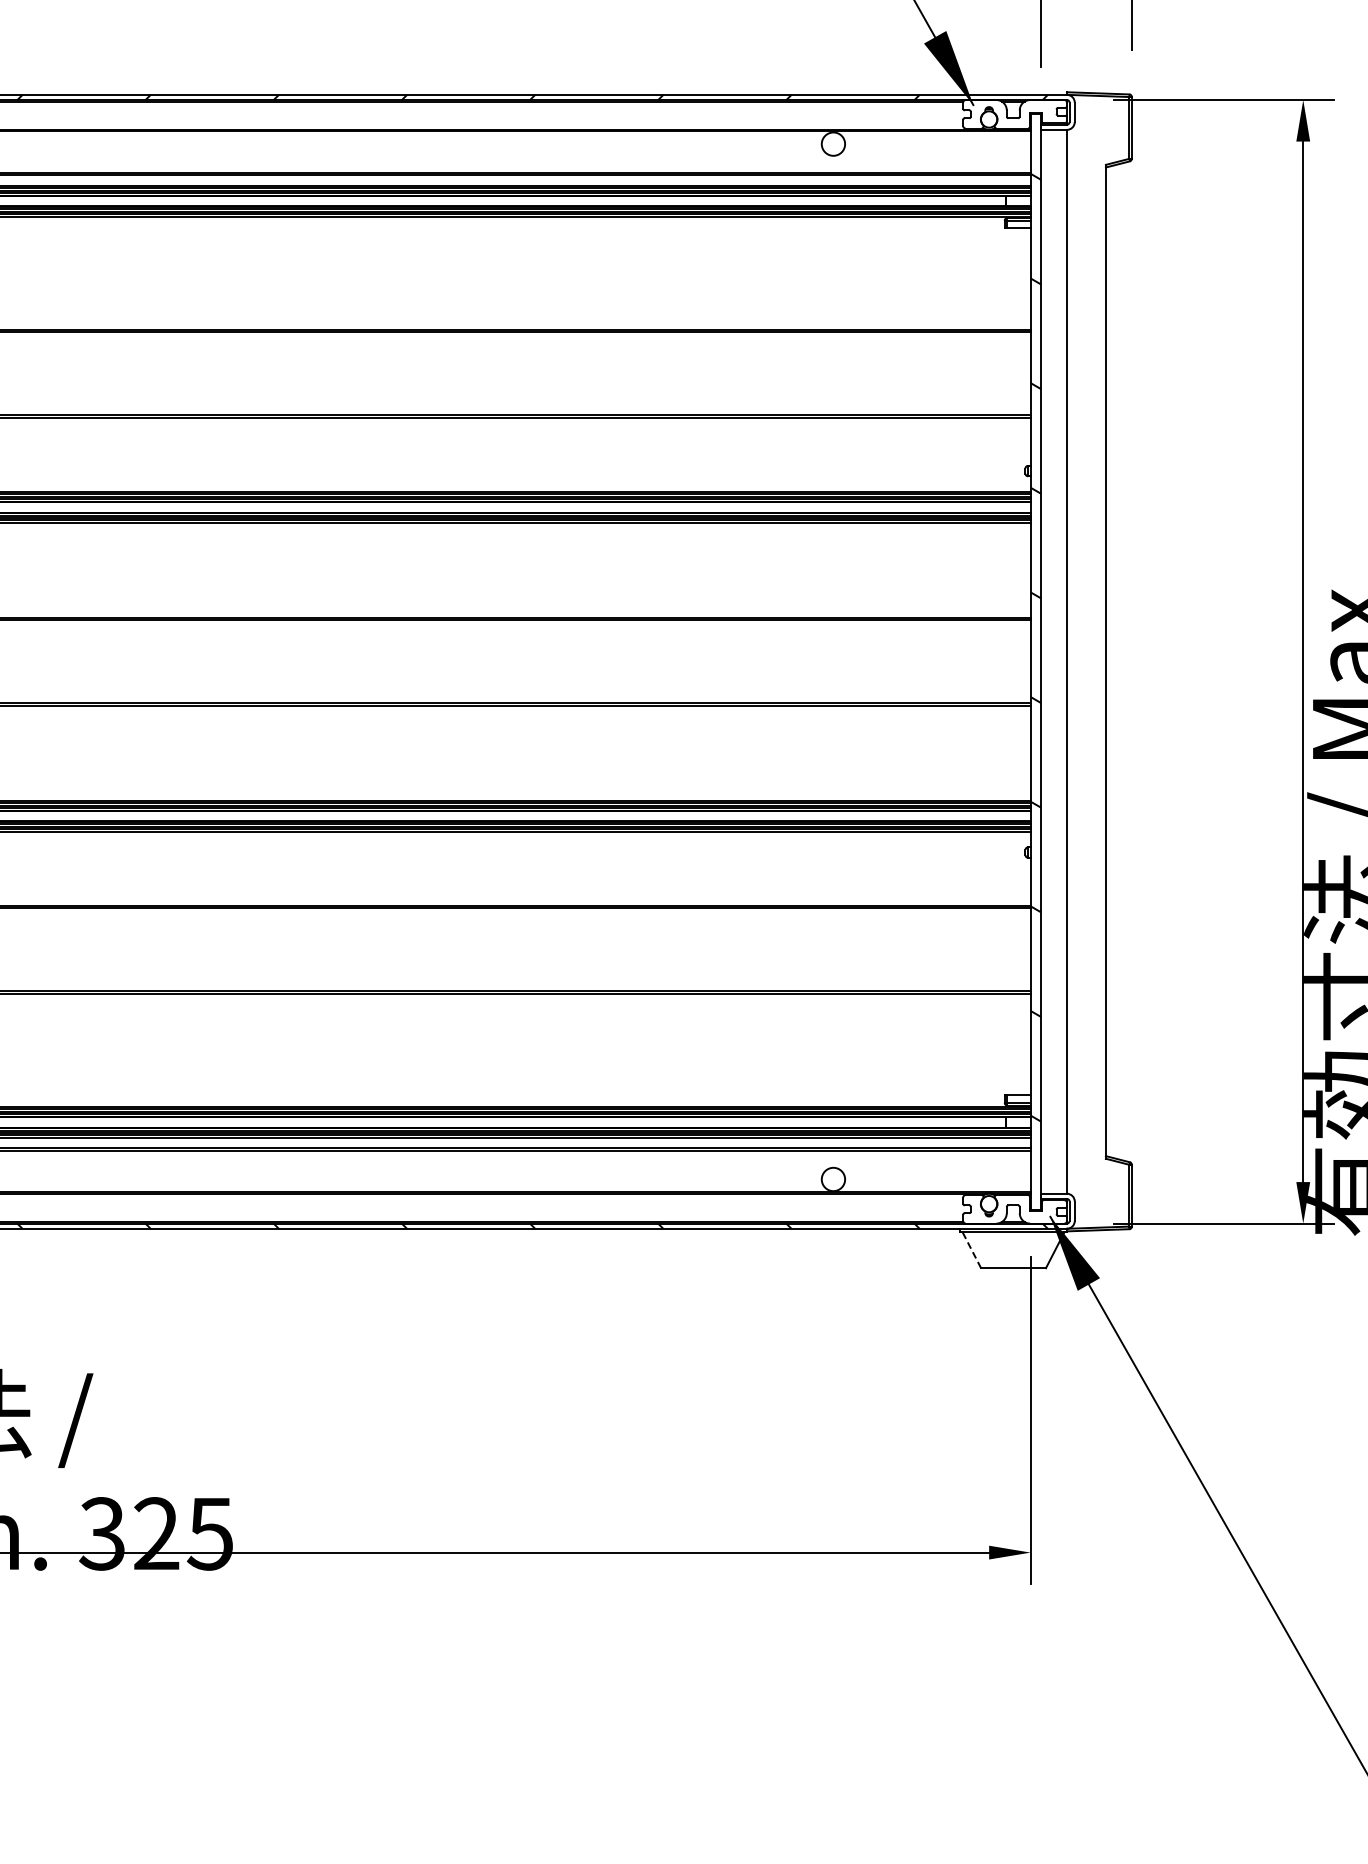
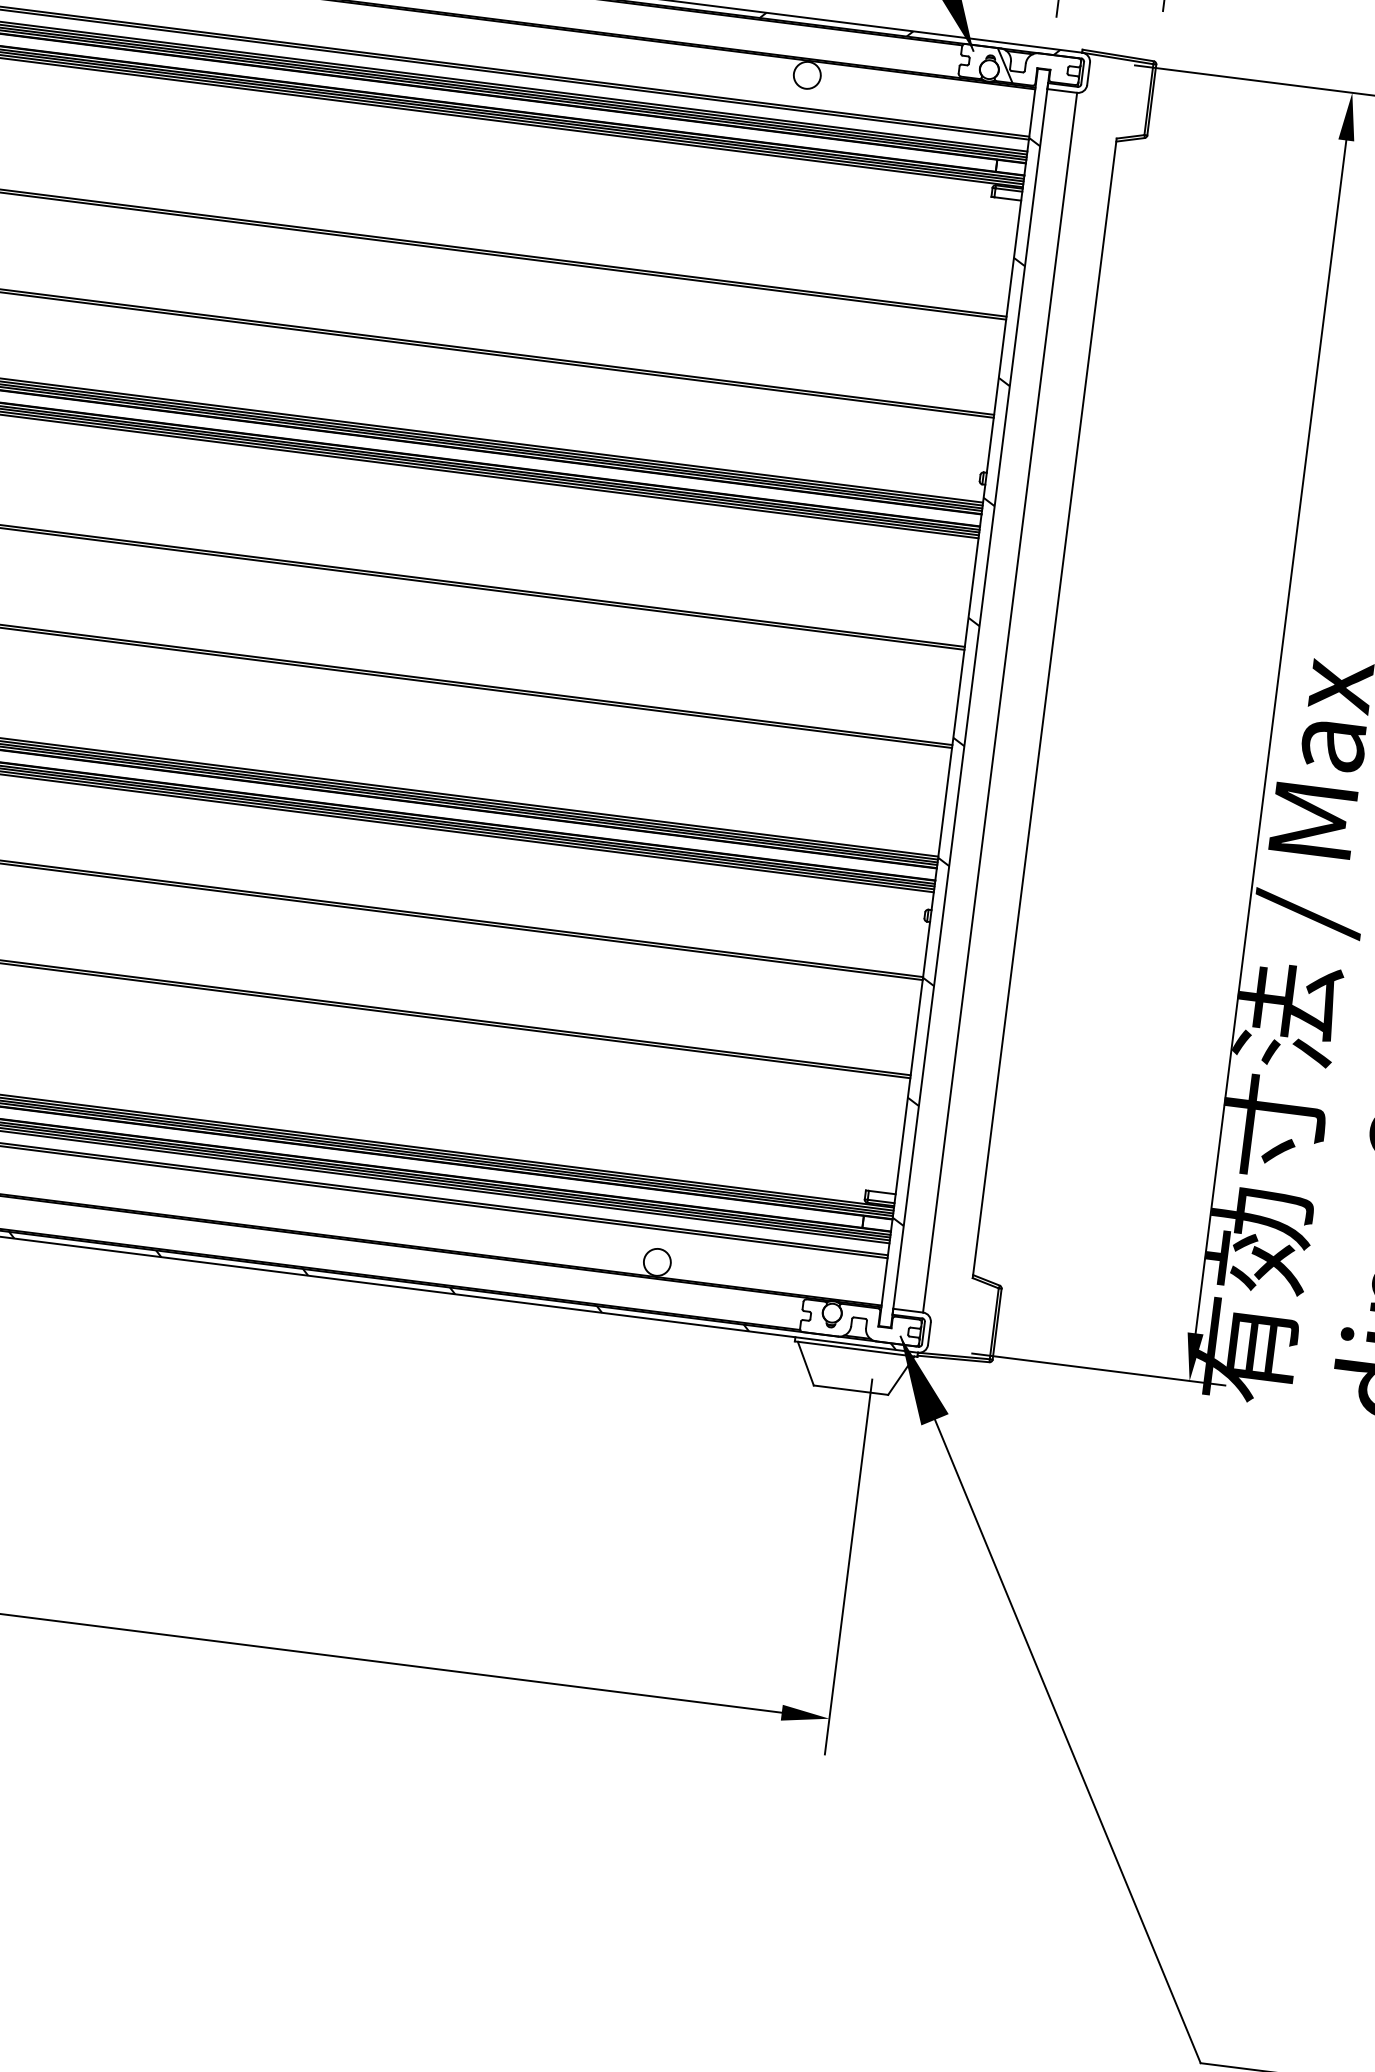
hatch: (1002, 114) -> (1005, 65), added
line: (971, 1249) -> (805, 1362), dashed -> solid

